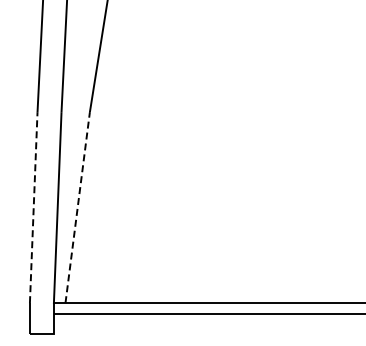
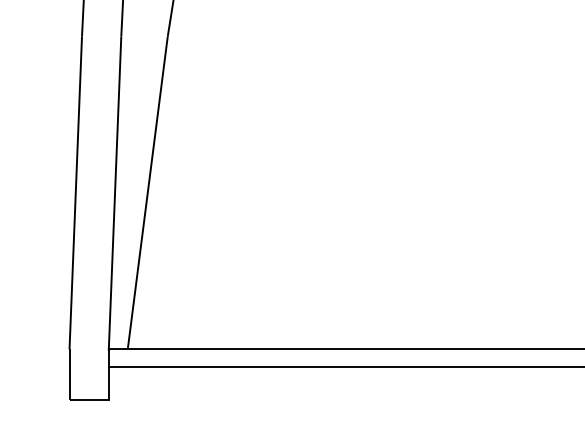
line: (33, 207) -> (75, 192), dashed -> solid
line: (77, 207) -> (147, 192), dashed -> solid

